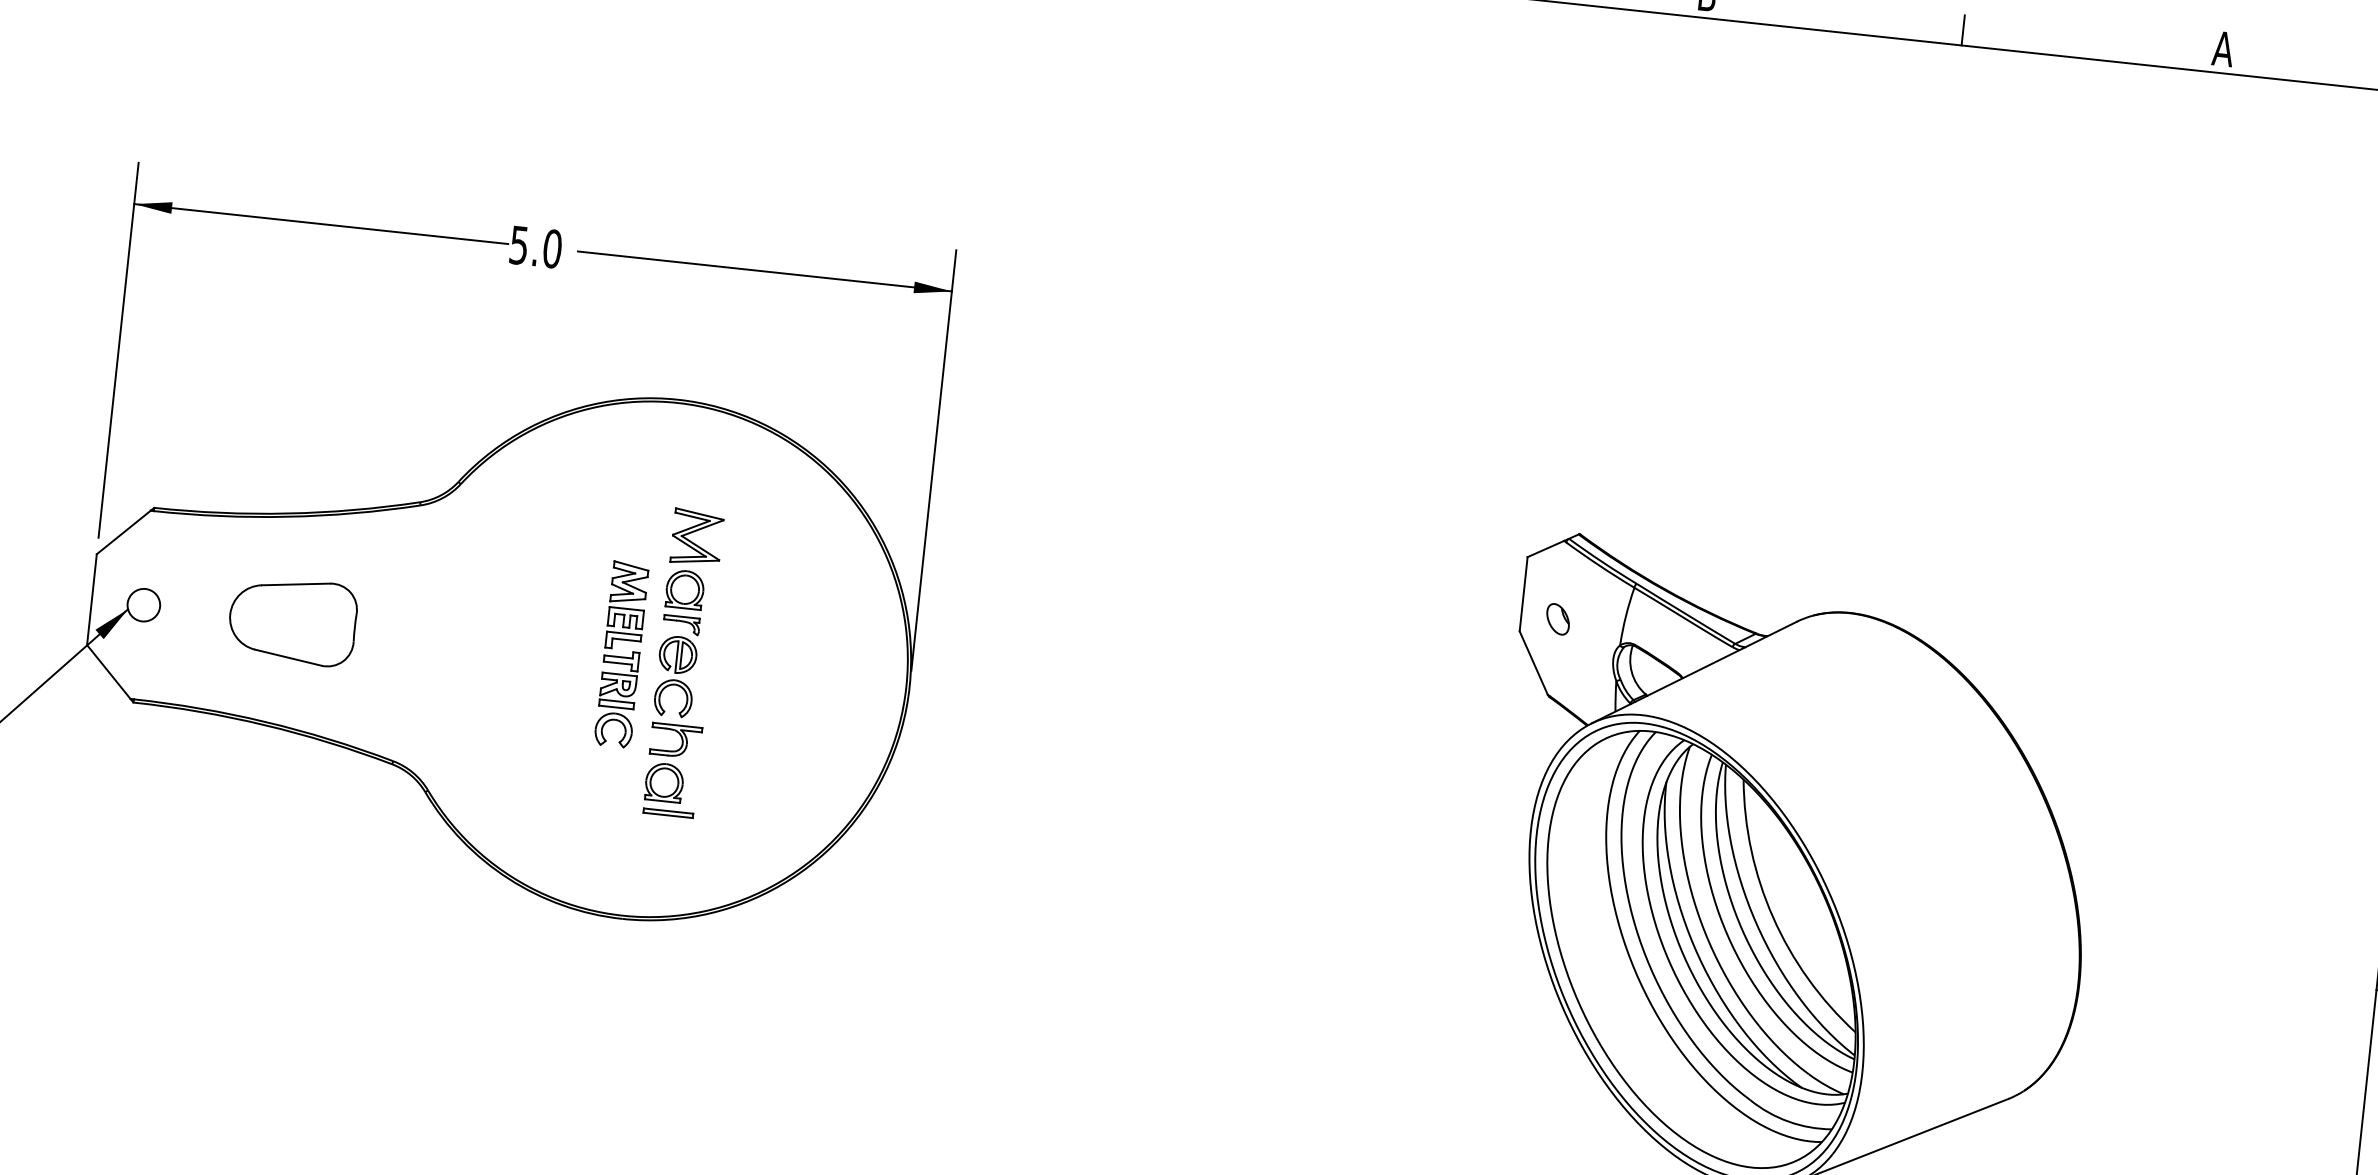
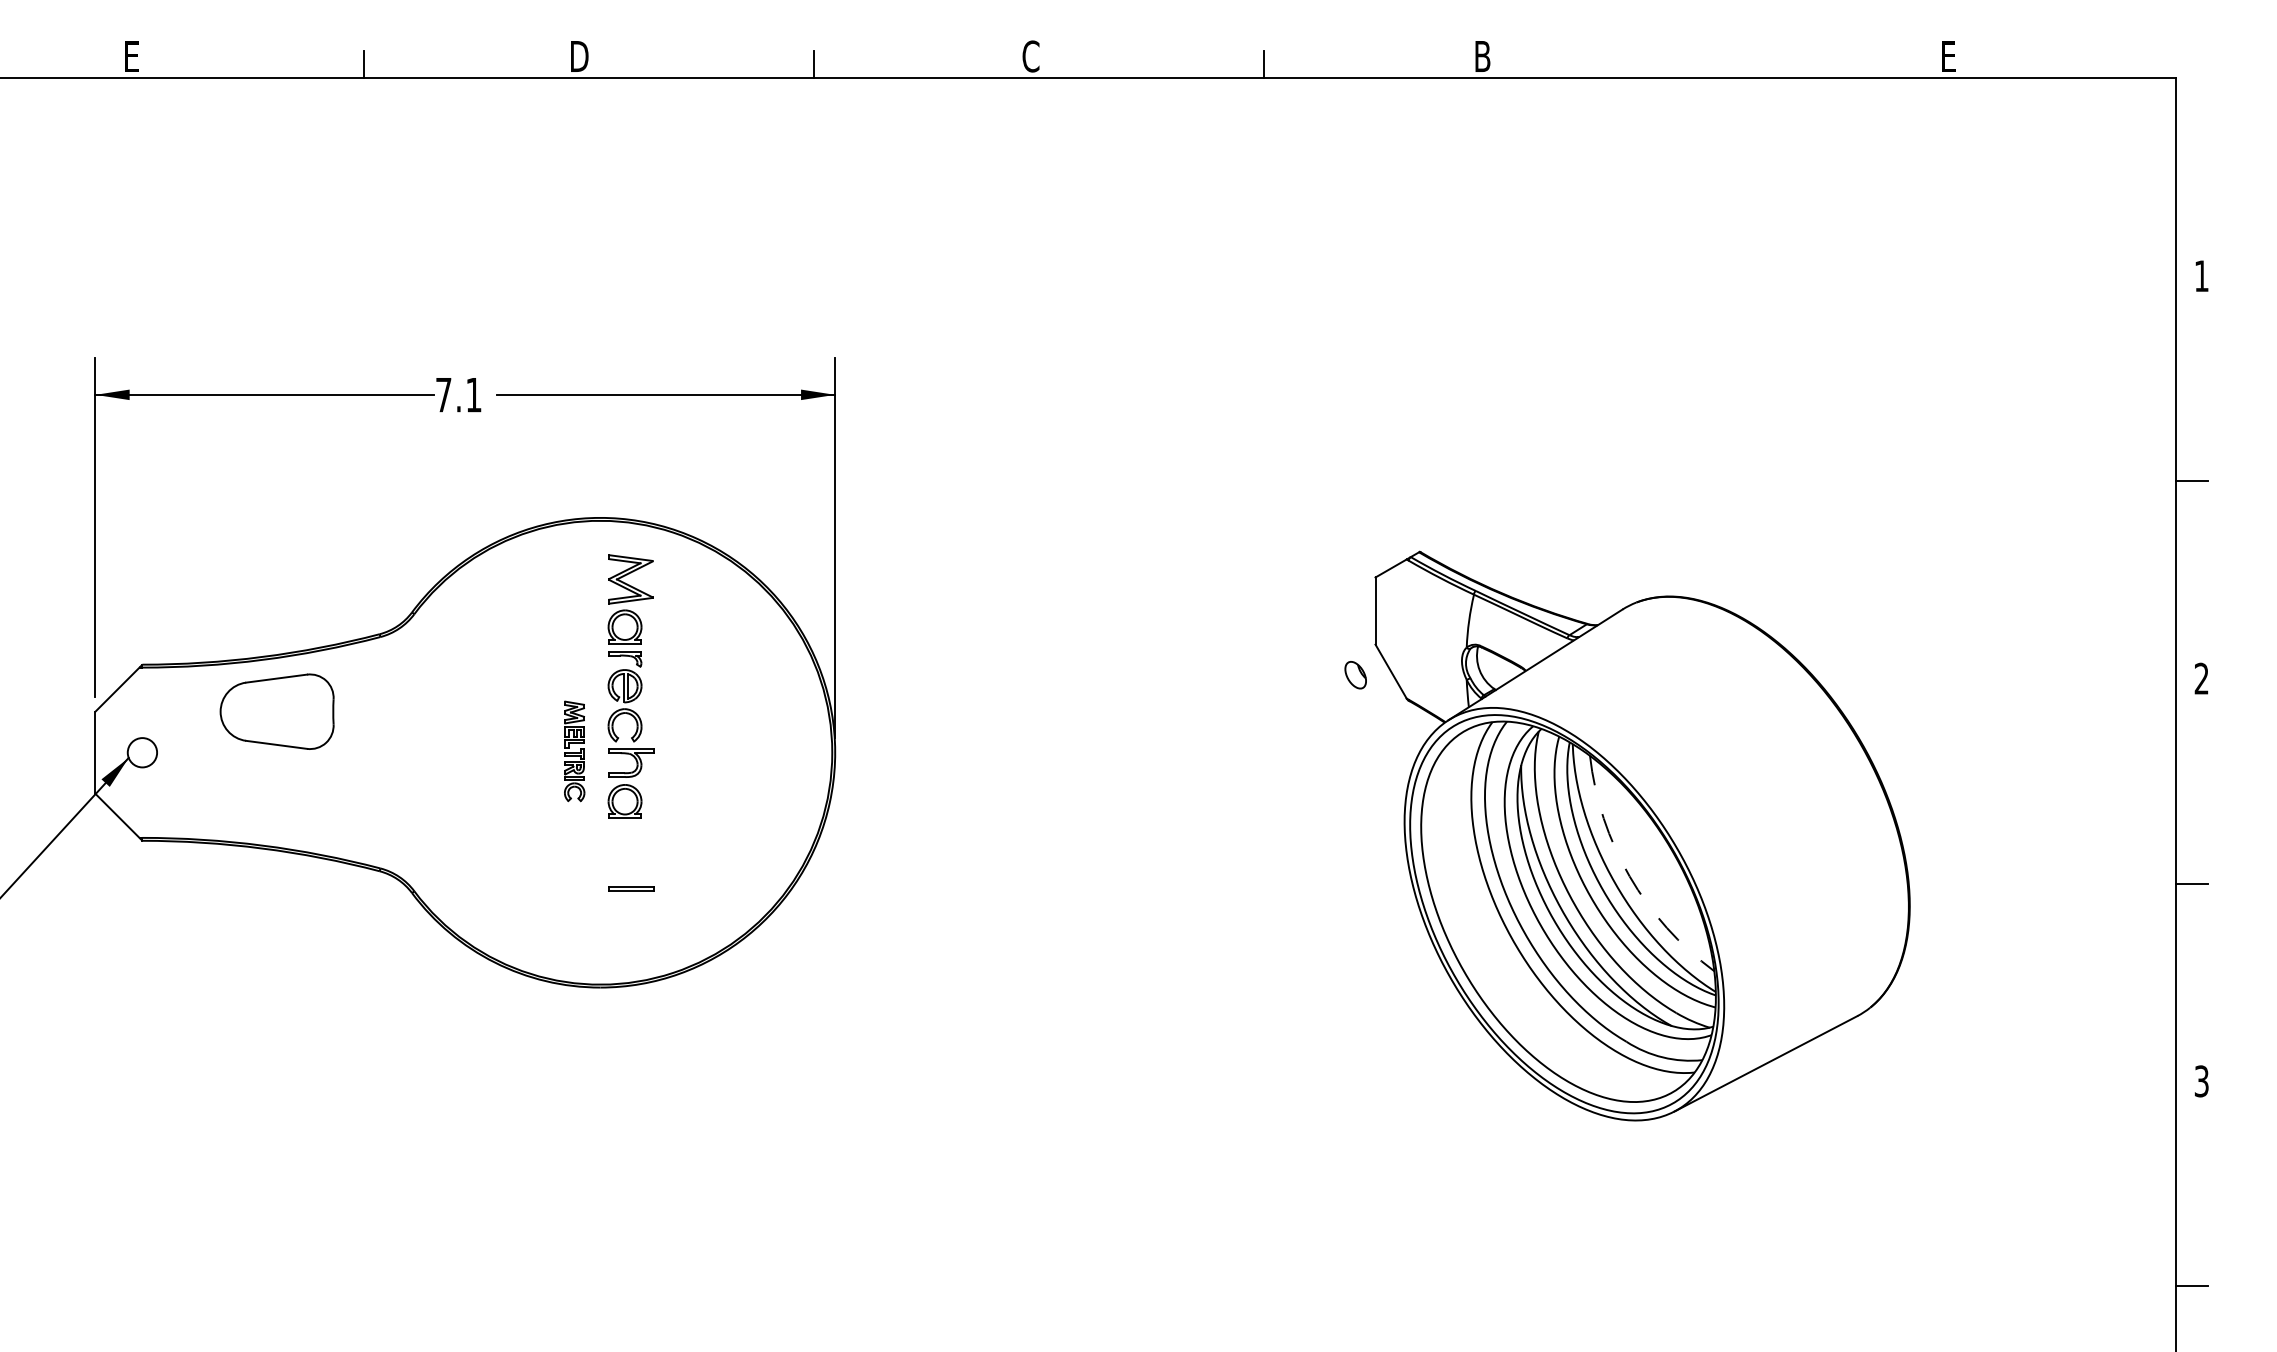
line: (1962, 30) -> (1714, 64), removed
text: (2222, 48) -> (1948, 56), A -> E
text: (535, 246) -> (458, 394), 5.0 -> 7.1
part: (1557, 619) -> (1355, 675), moved
part: (292, 620) -> (276, 711), moved
part: (621, 654) -> (574, 751), size x0.6
part: (684, 655) -> (630, 686), moved
arc: (1773, 917) -> (1629, 876), solid -> dashed

